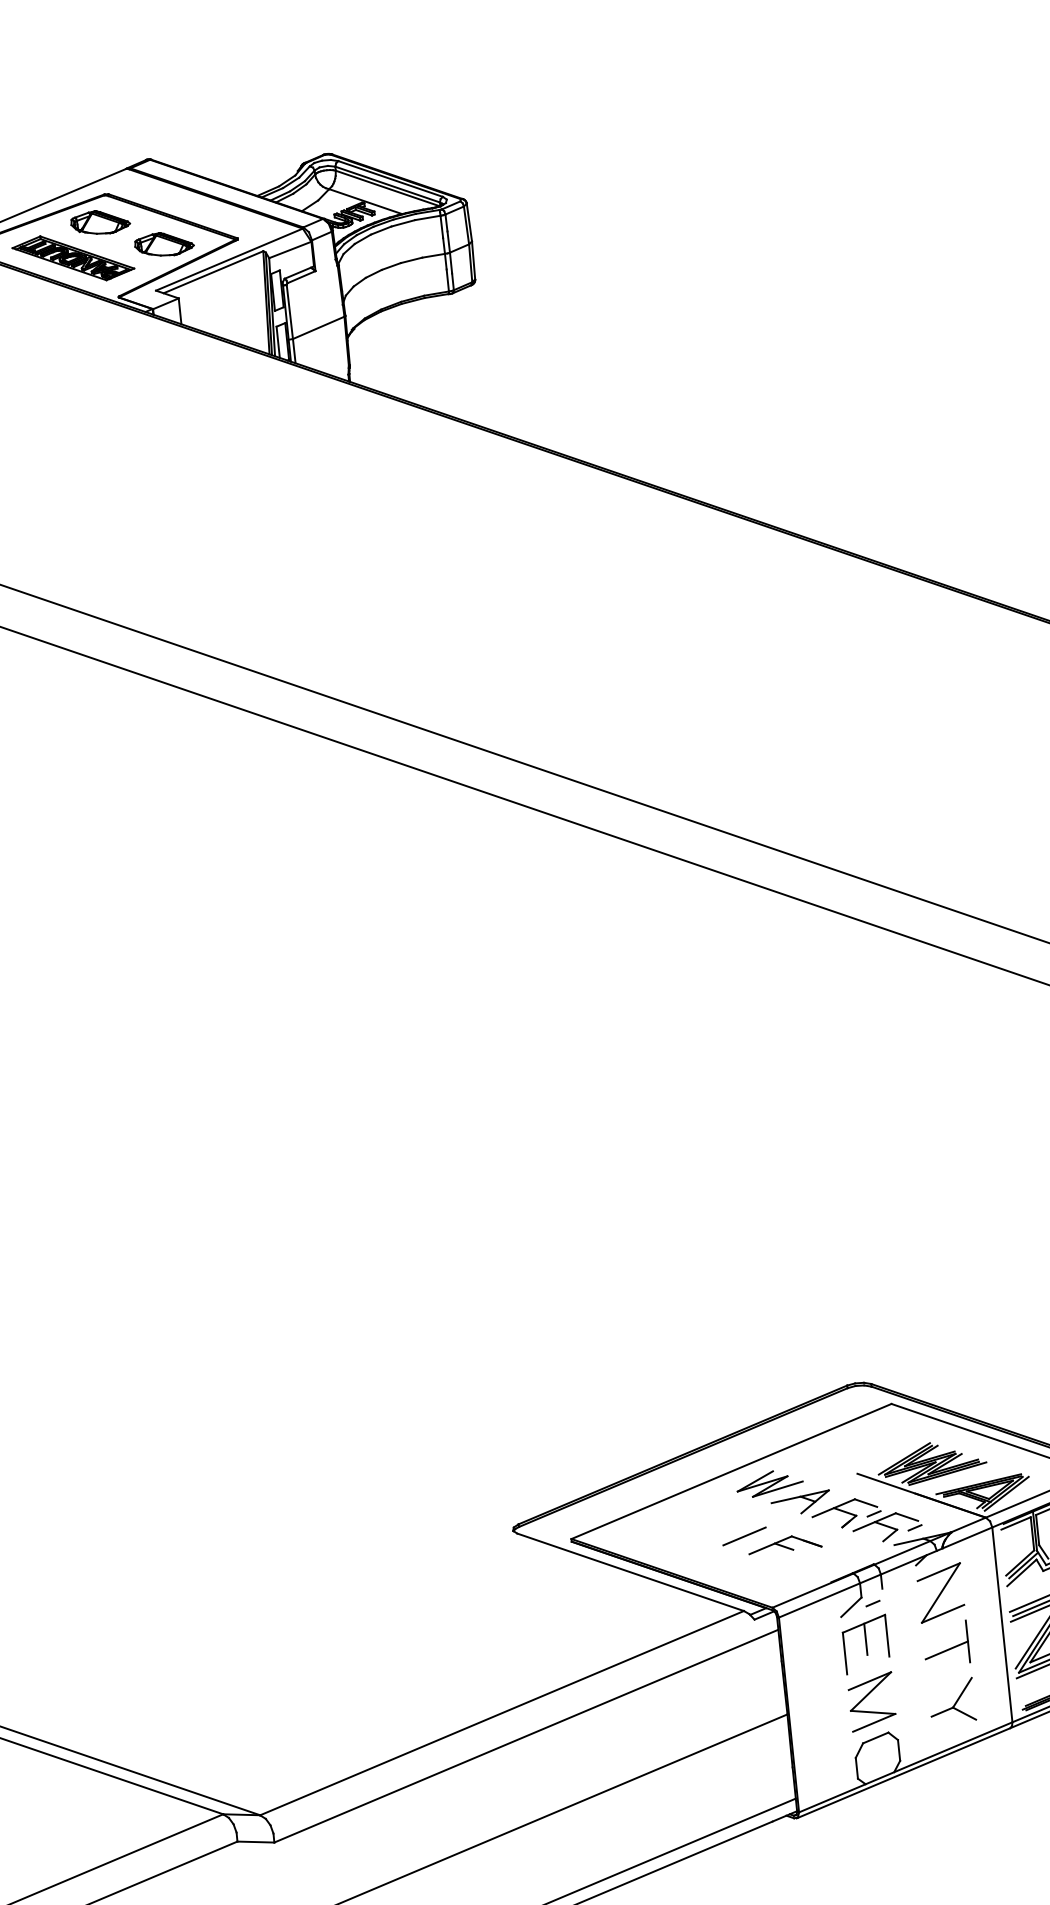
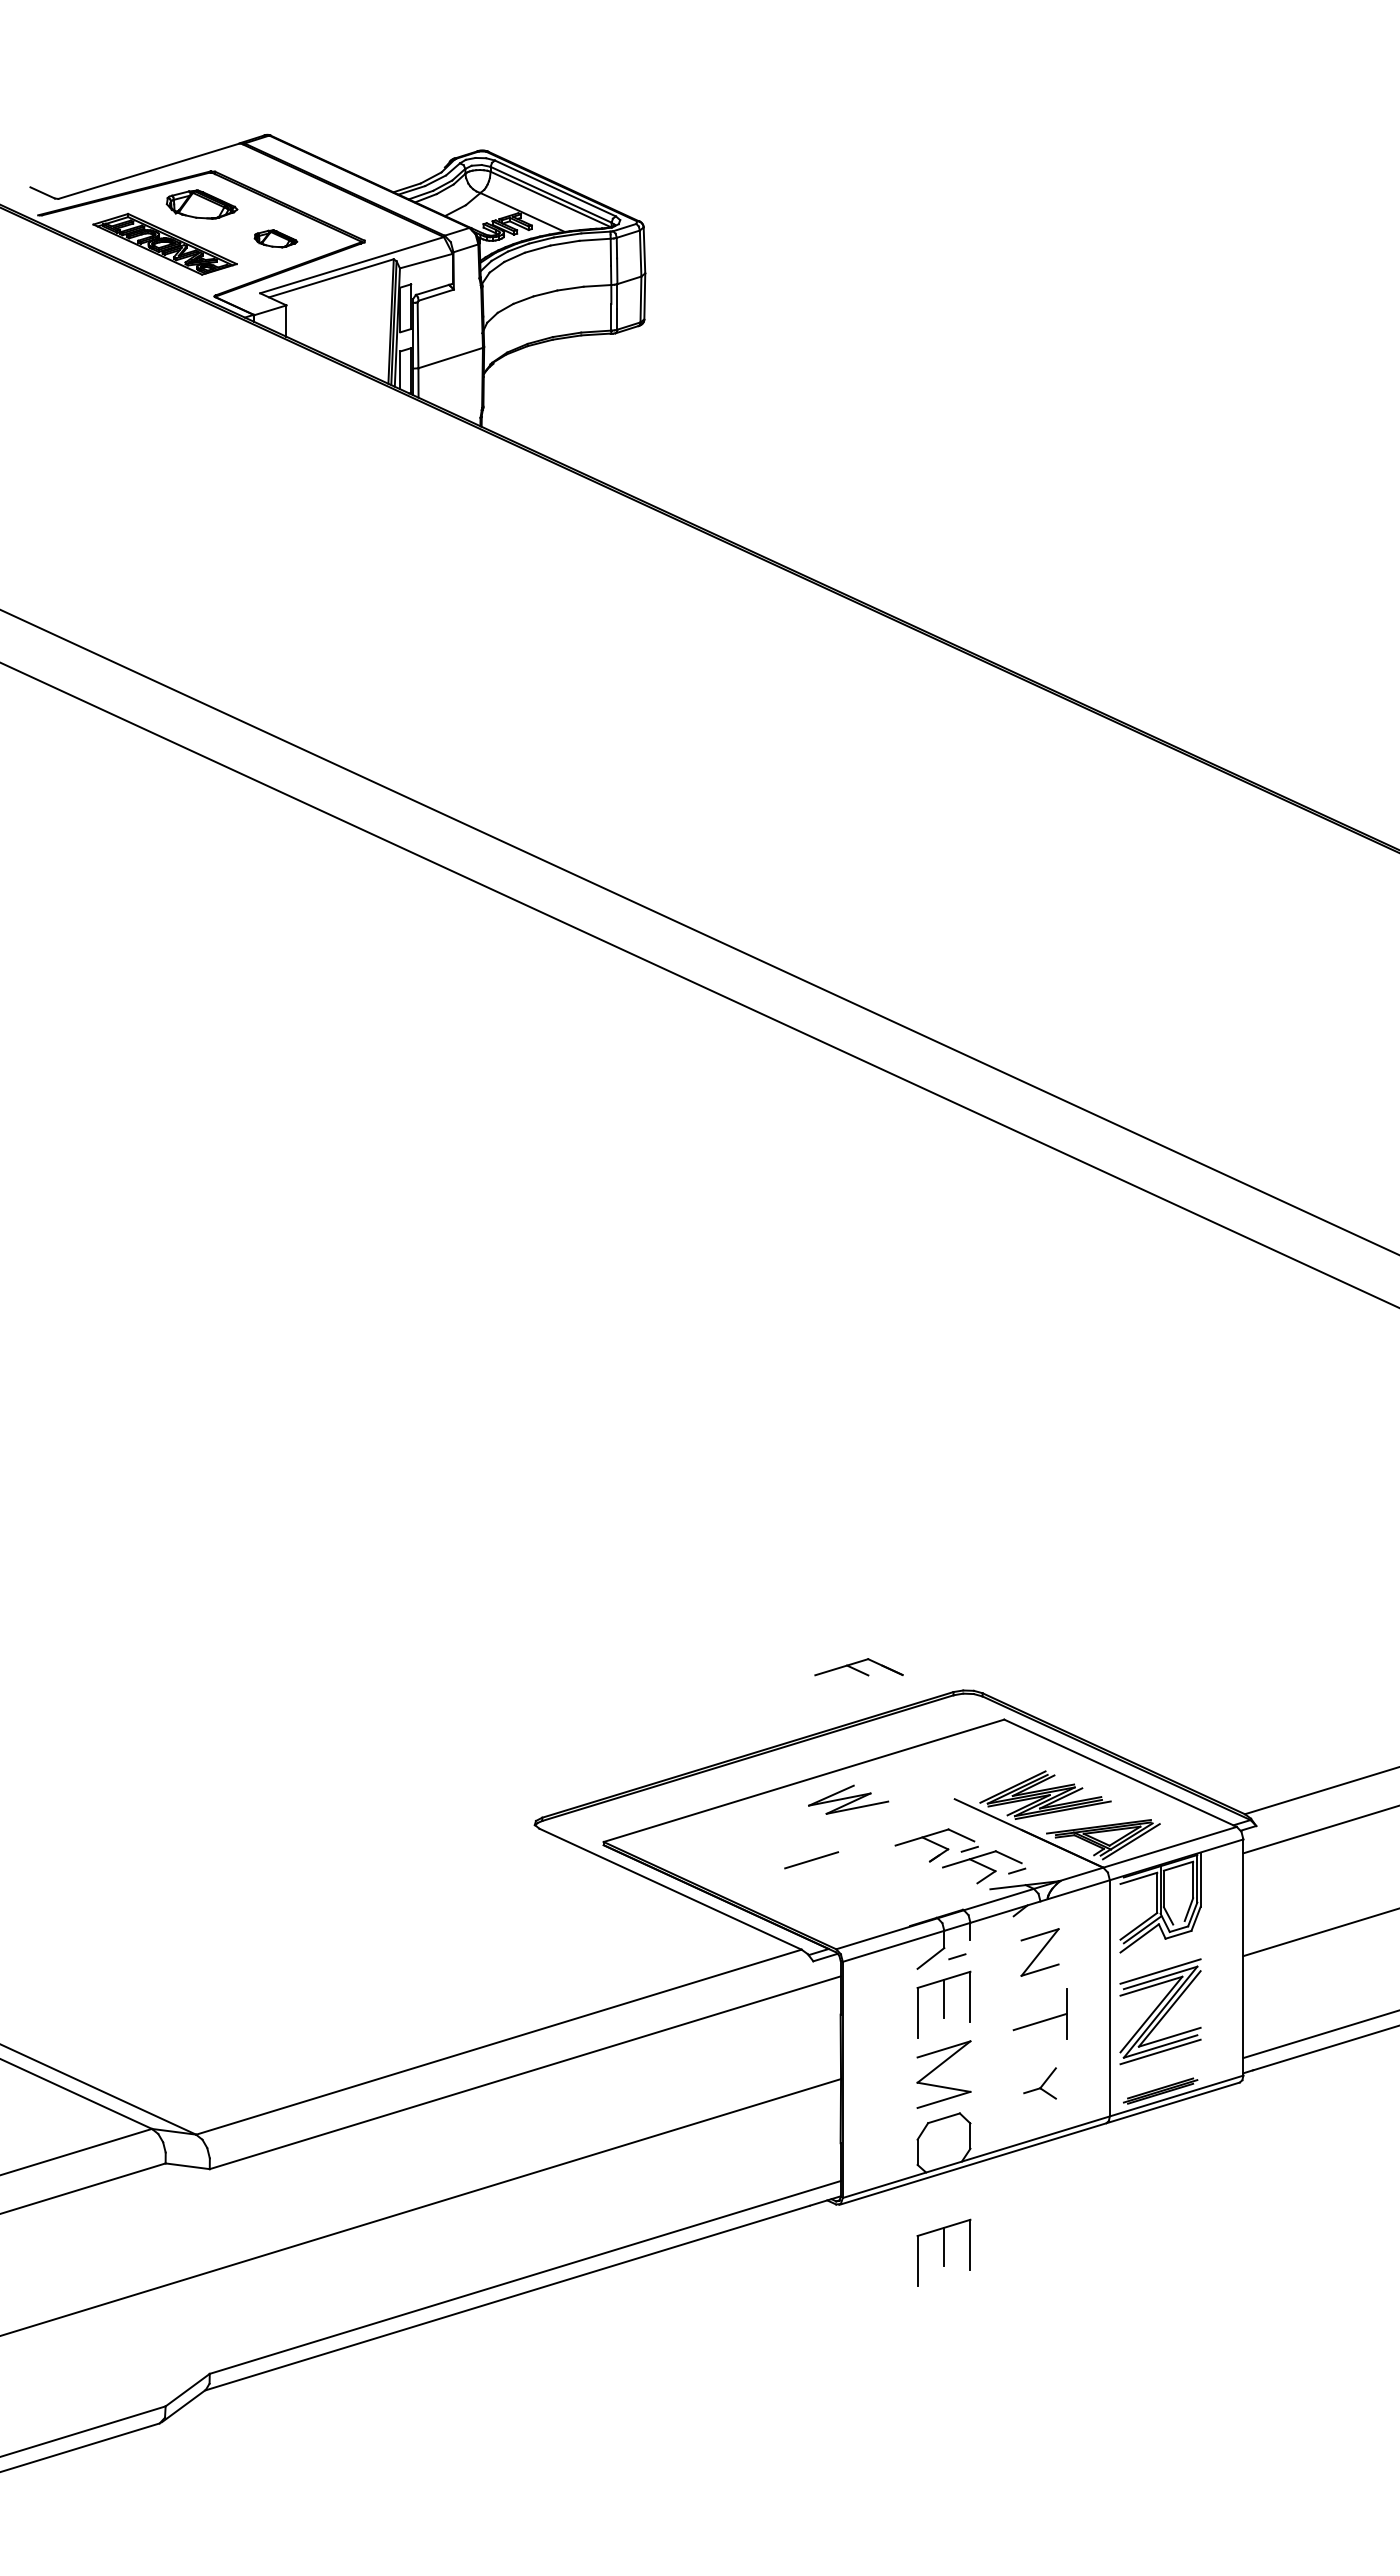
part: (163, 244) -> (275, 238), size x0.6
part: (802, 1498) -> (885, 1821), removed
part: (784, 1544) -> (858, 1667), moved
part: (940, 1593) -> (1039, 1952), size x0.7
part: (951, 1701) -> (1039, 2083), size x0.6
part: (886, 1848) -> (943, 2252), added

